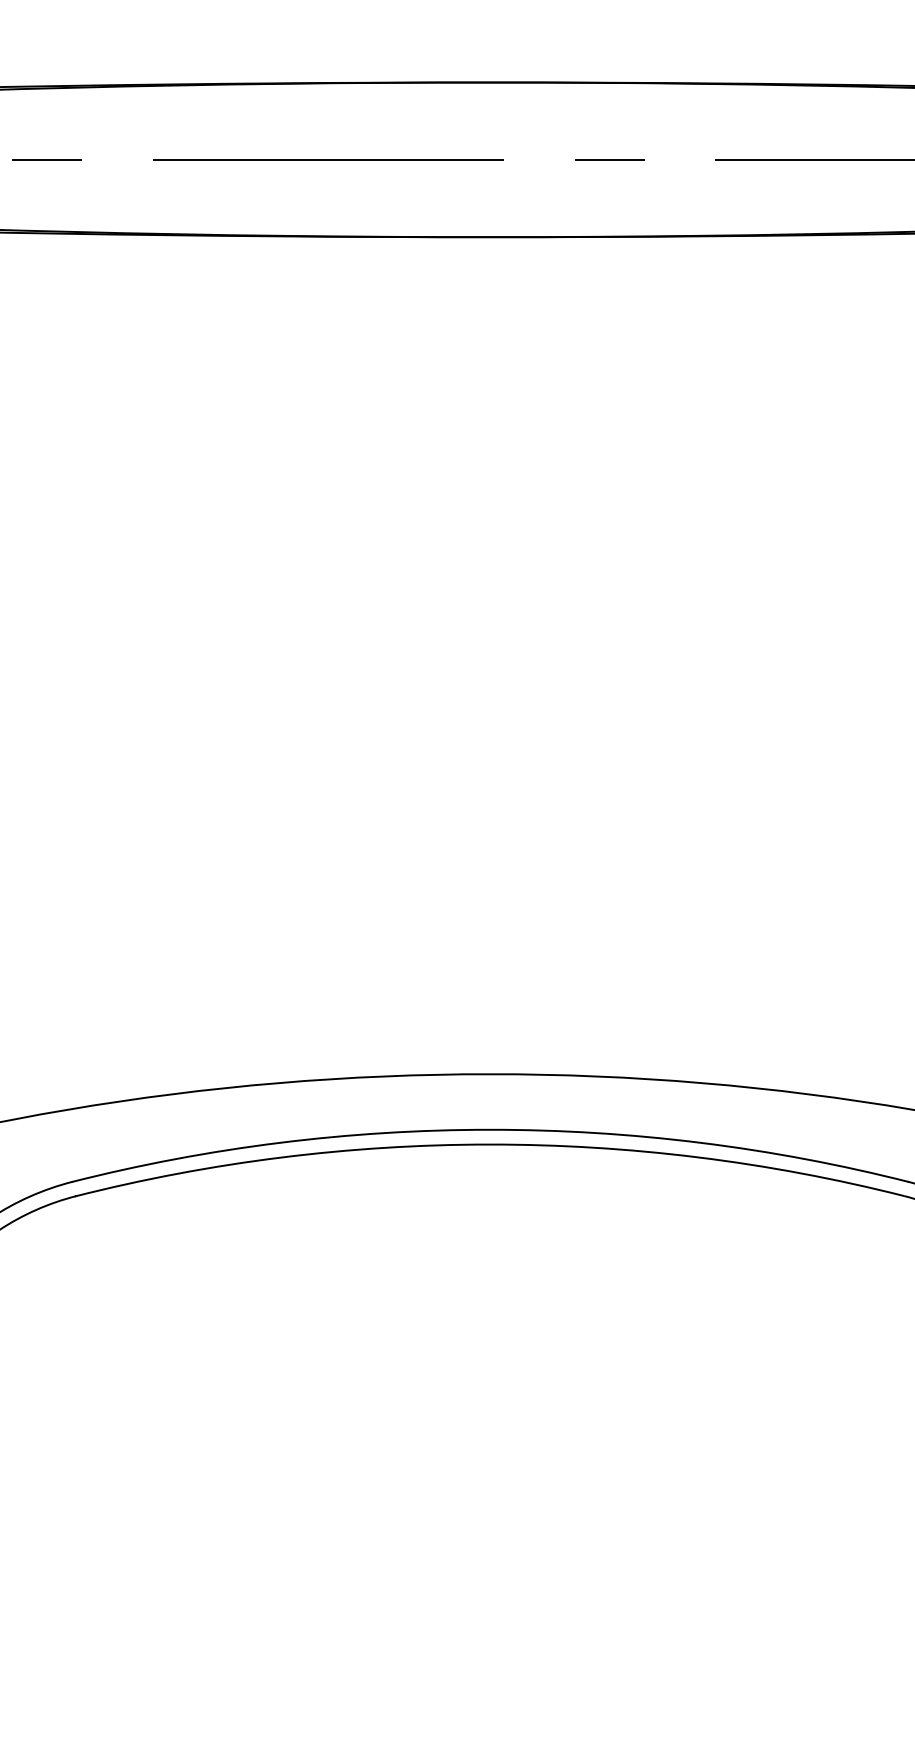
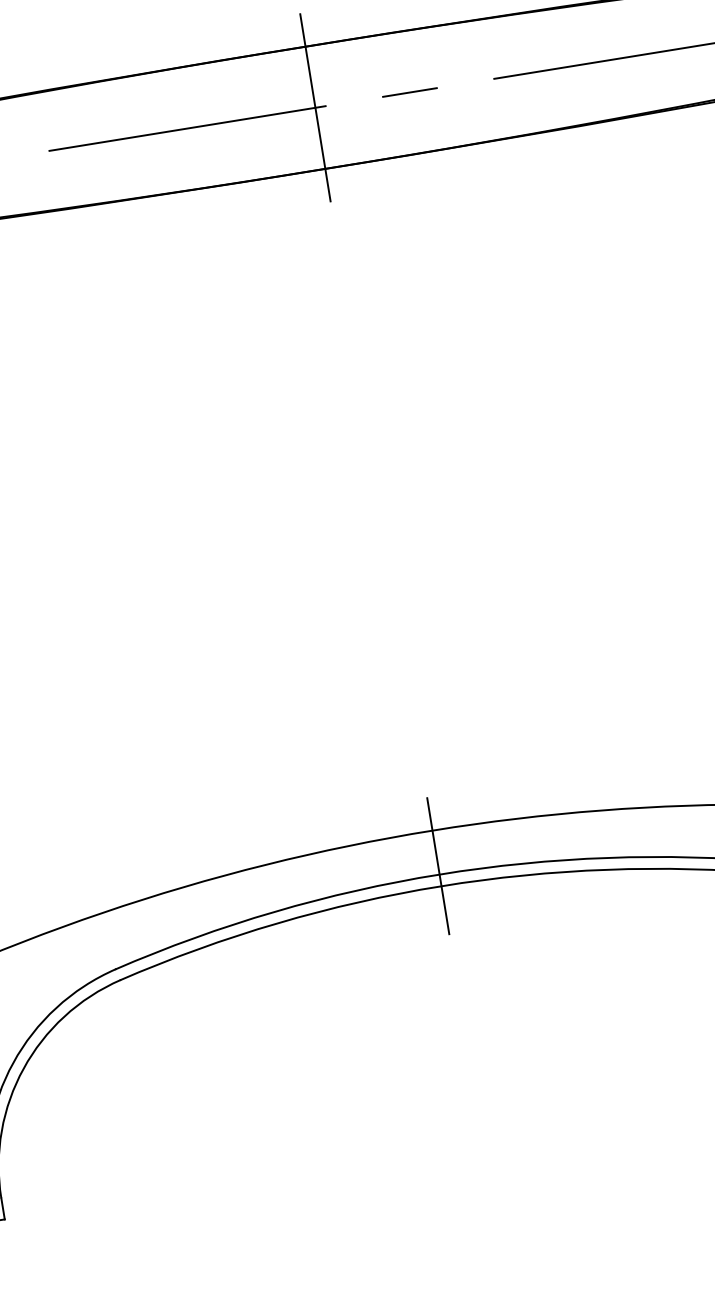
line: (490, 159) -> (315, 107), added
line: (490, 1119) -> (438, 866), added

